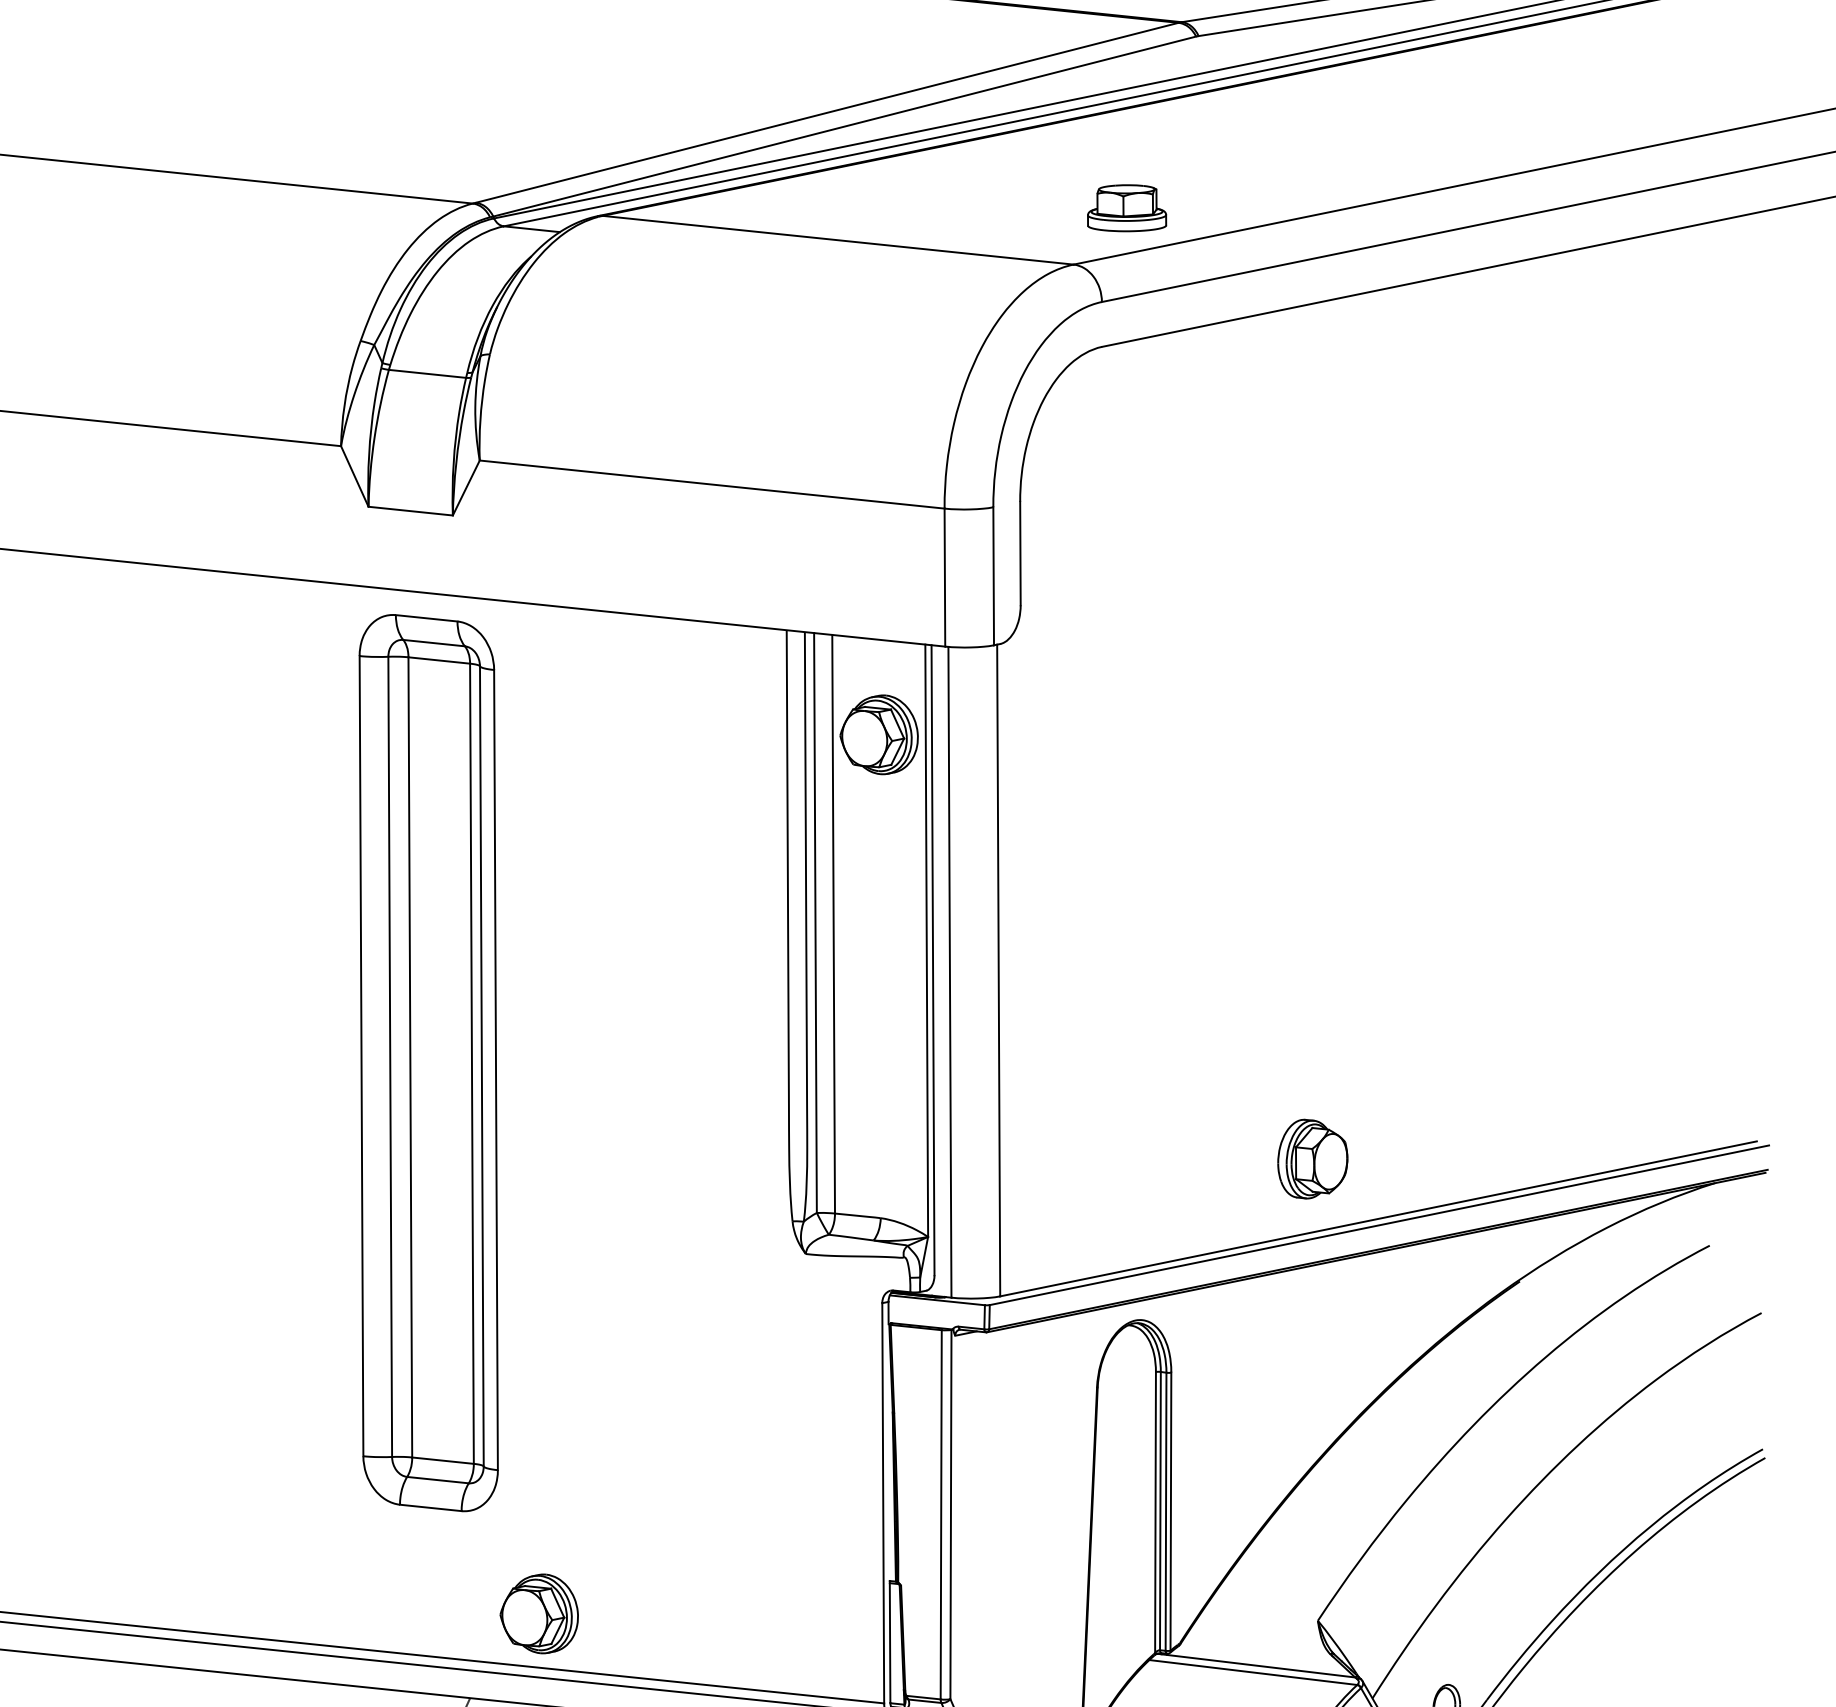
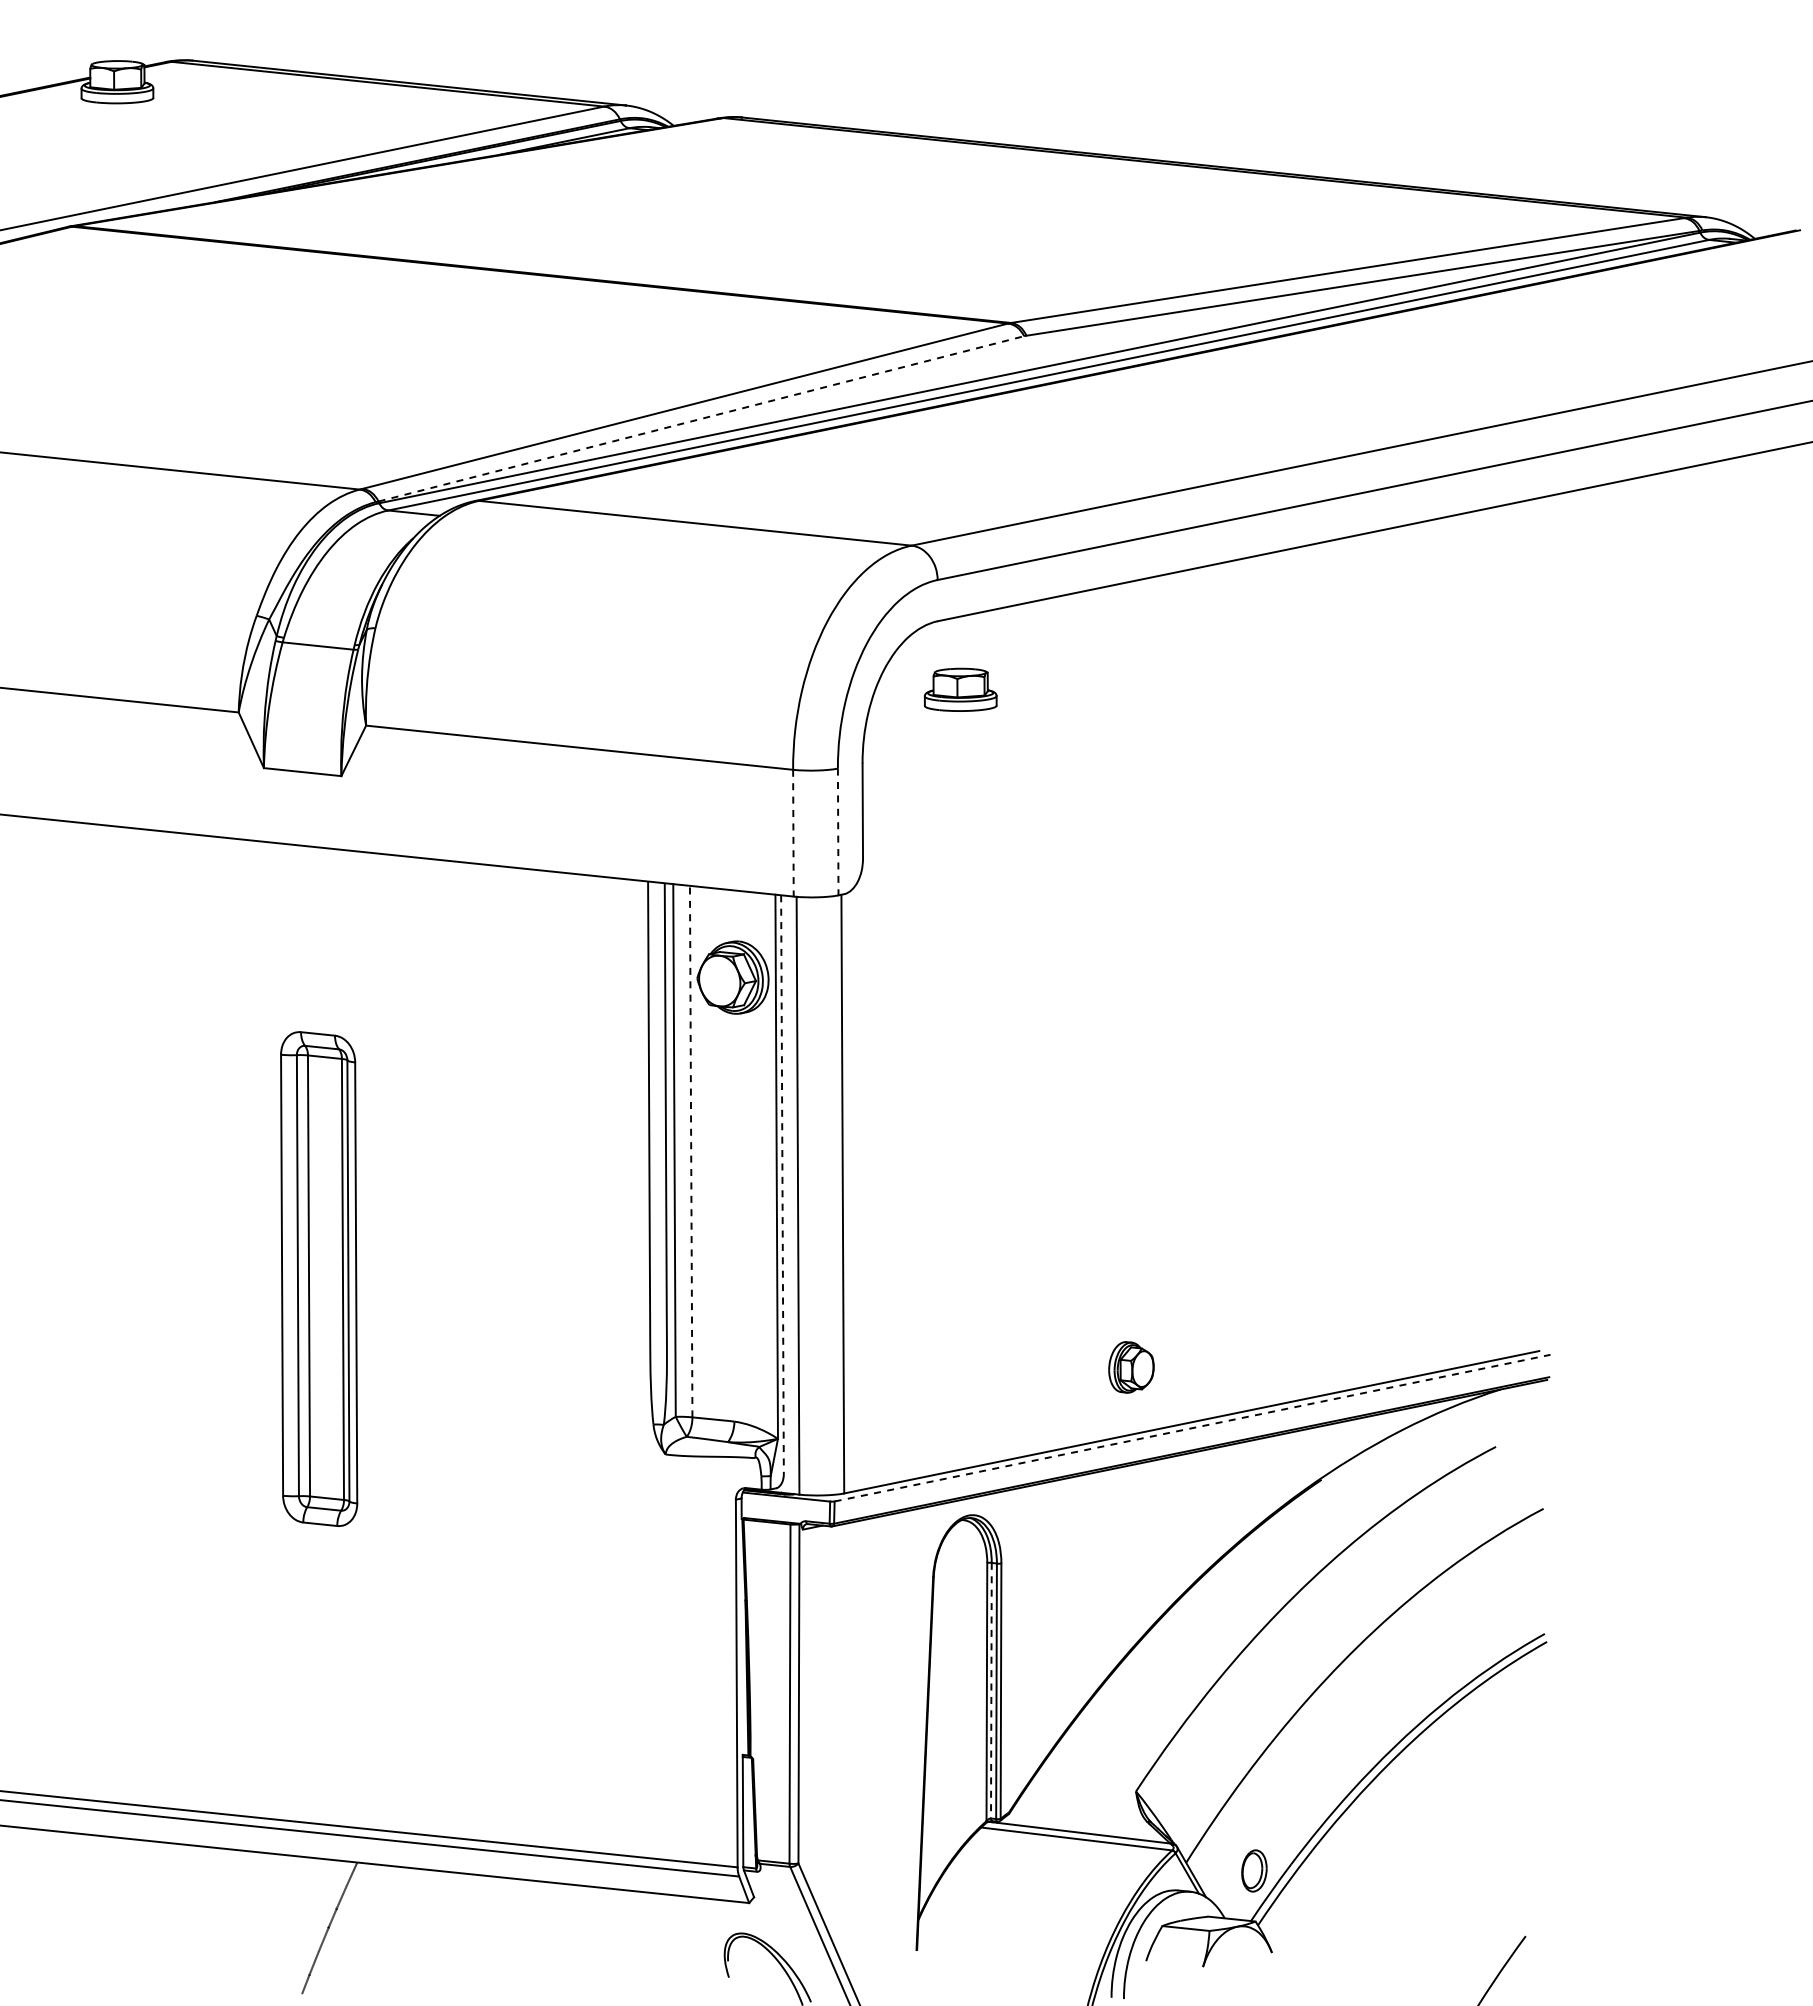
line: (844, 126) -> (701, 418), solid -> dashed
part: (1126, 207) -> (960, 689), moved
line: (993, 576) -> (838, 832), solid -> dashed
line: (945, 577) -> (793, 833), solid -> dashed
line: (833, 924) -> (691, 1151), solid -> dashed
line: (933, 961) -> (782, 1185), solid -> dashed
part: (427, 1062) -> (318, 1278), size x0.6
part: (1312, 1159) -> (1131, 1367), size x0.7
line: (1380, 1225) -> (1193, 1428), solid -> dashed
line: (1160, 1510) -> (991, 1690), solid -> dashed
part: (538, 1614) -> (420, 1785), removed

